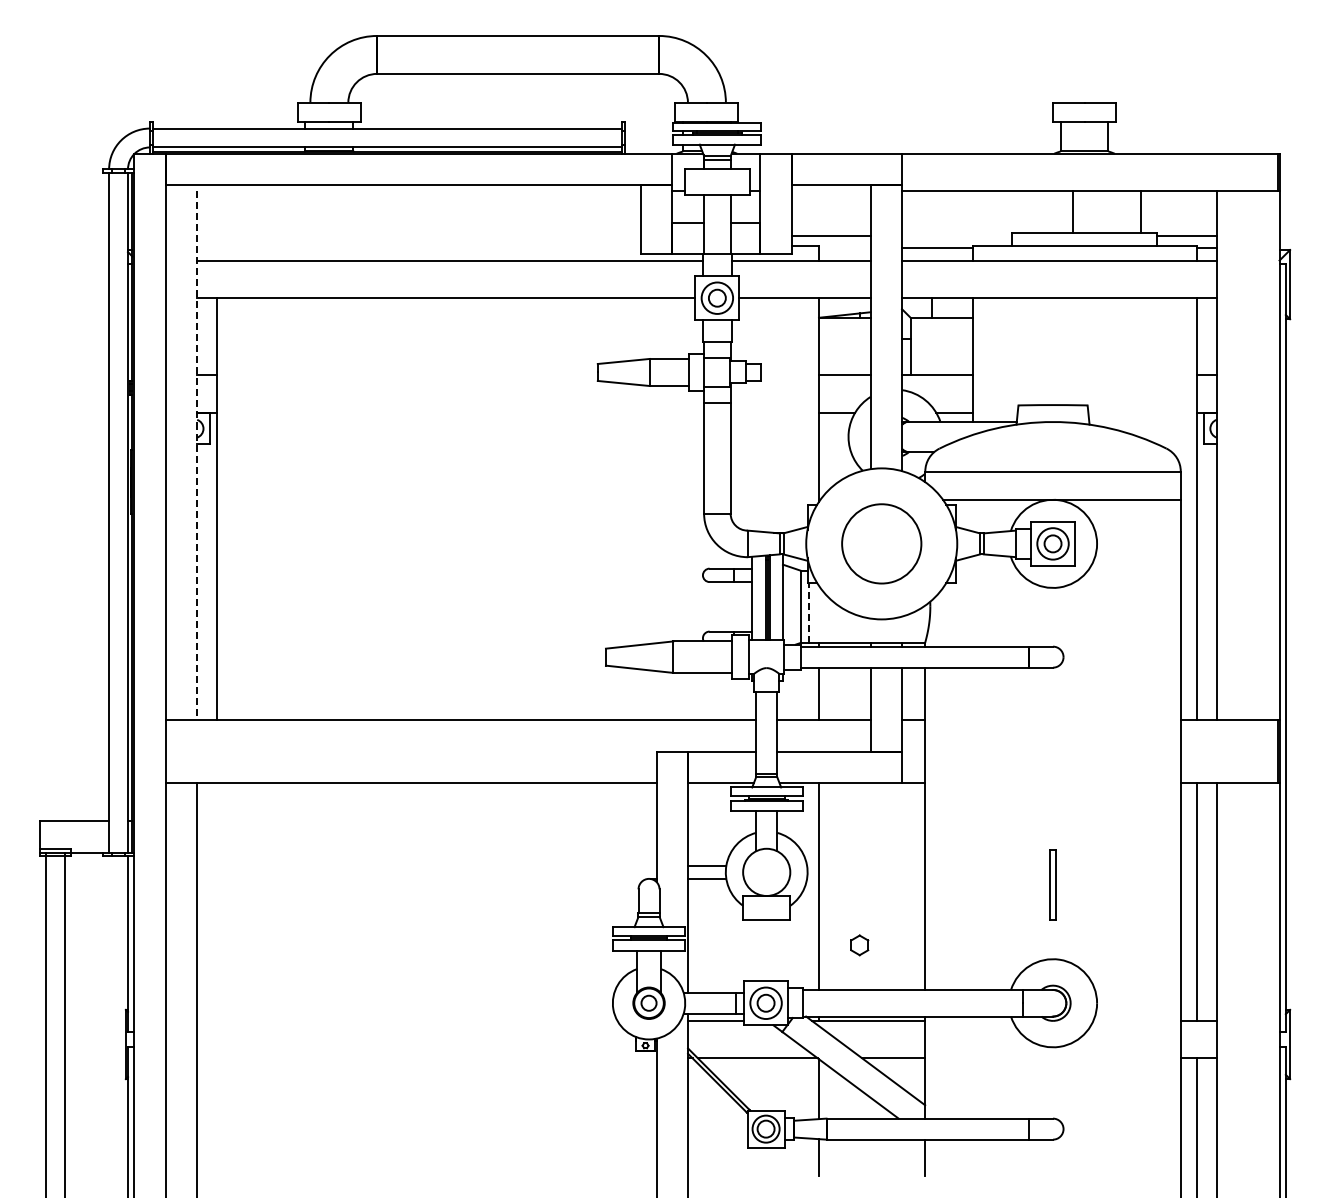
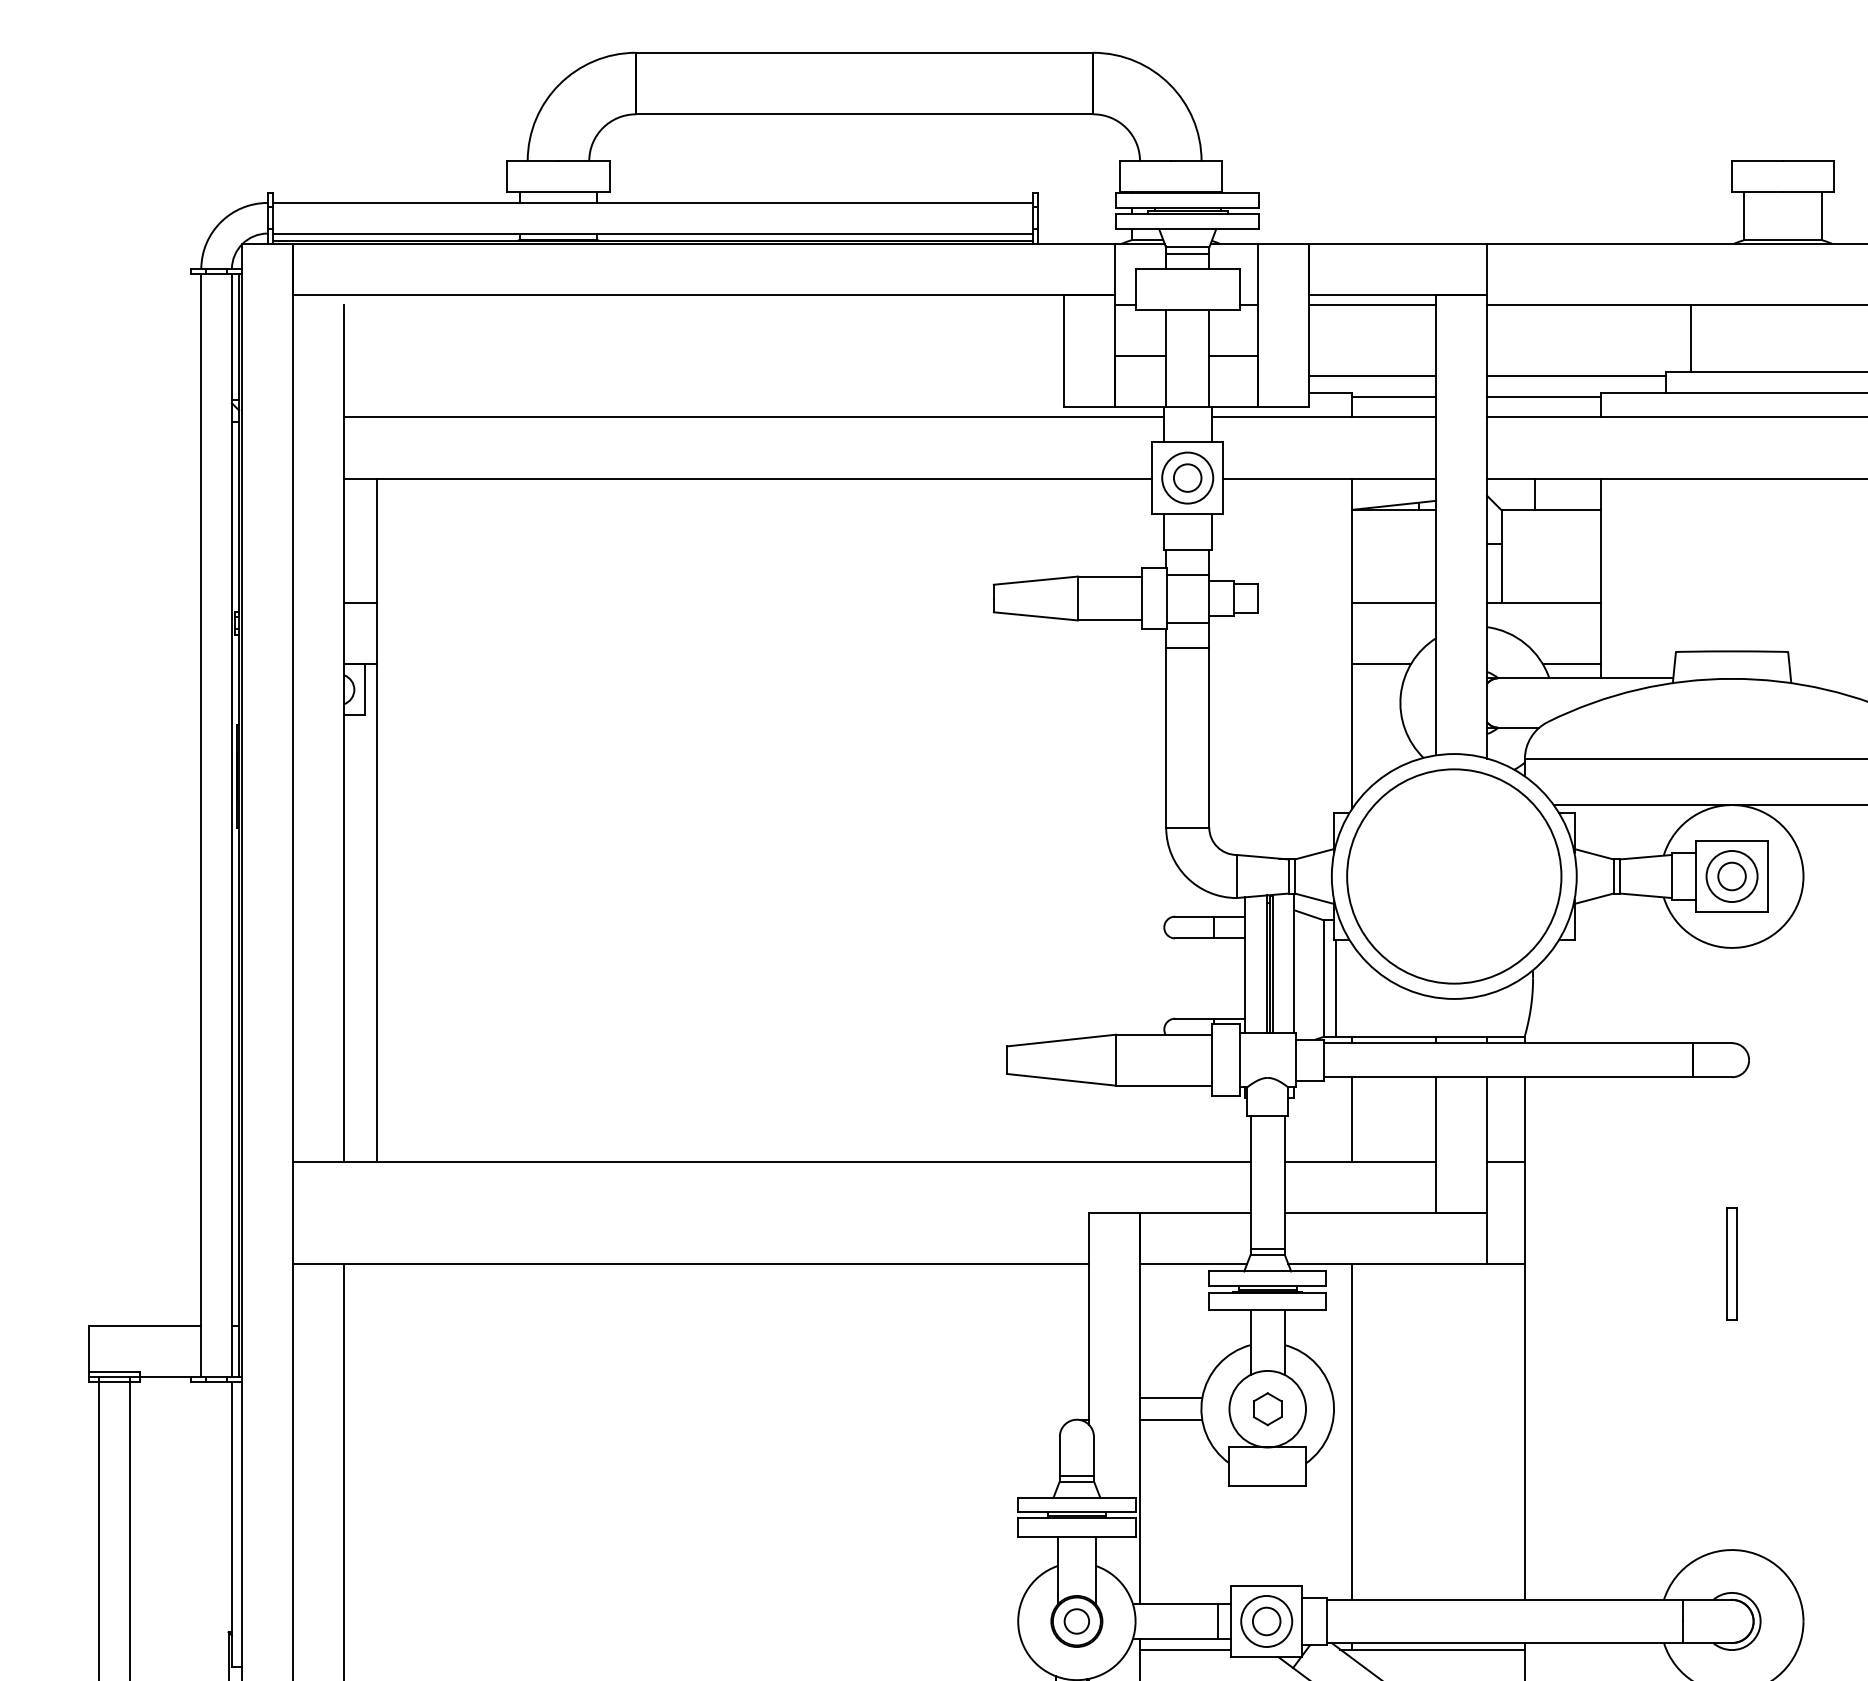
line: (830, 191) -> (1371, 305), added
line: (1072, 212) -> (1690, 339), moved
line: (957, 235) -> (1577, 376), added
line: (844, 248) -> (1393, 397), added
line: (197, 456) -> (344, 734), dashed -> solid
circle: (881, 543) -> (1453, 875), size x1.67
line: (808, 612) -> (1335, 987), dashed -> solid
part: (1052, 884) -> (1731, 1263), moved
part: (859, 945) -> (1267, 1409), moved

